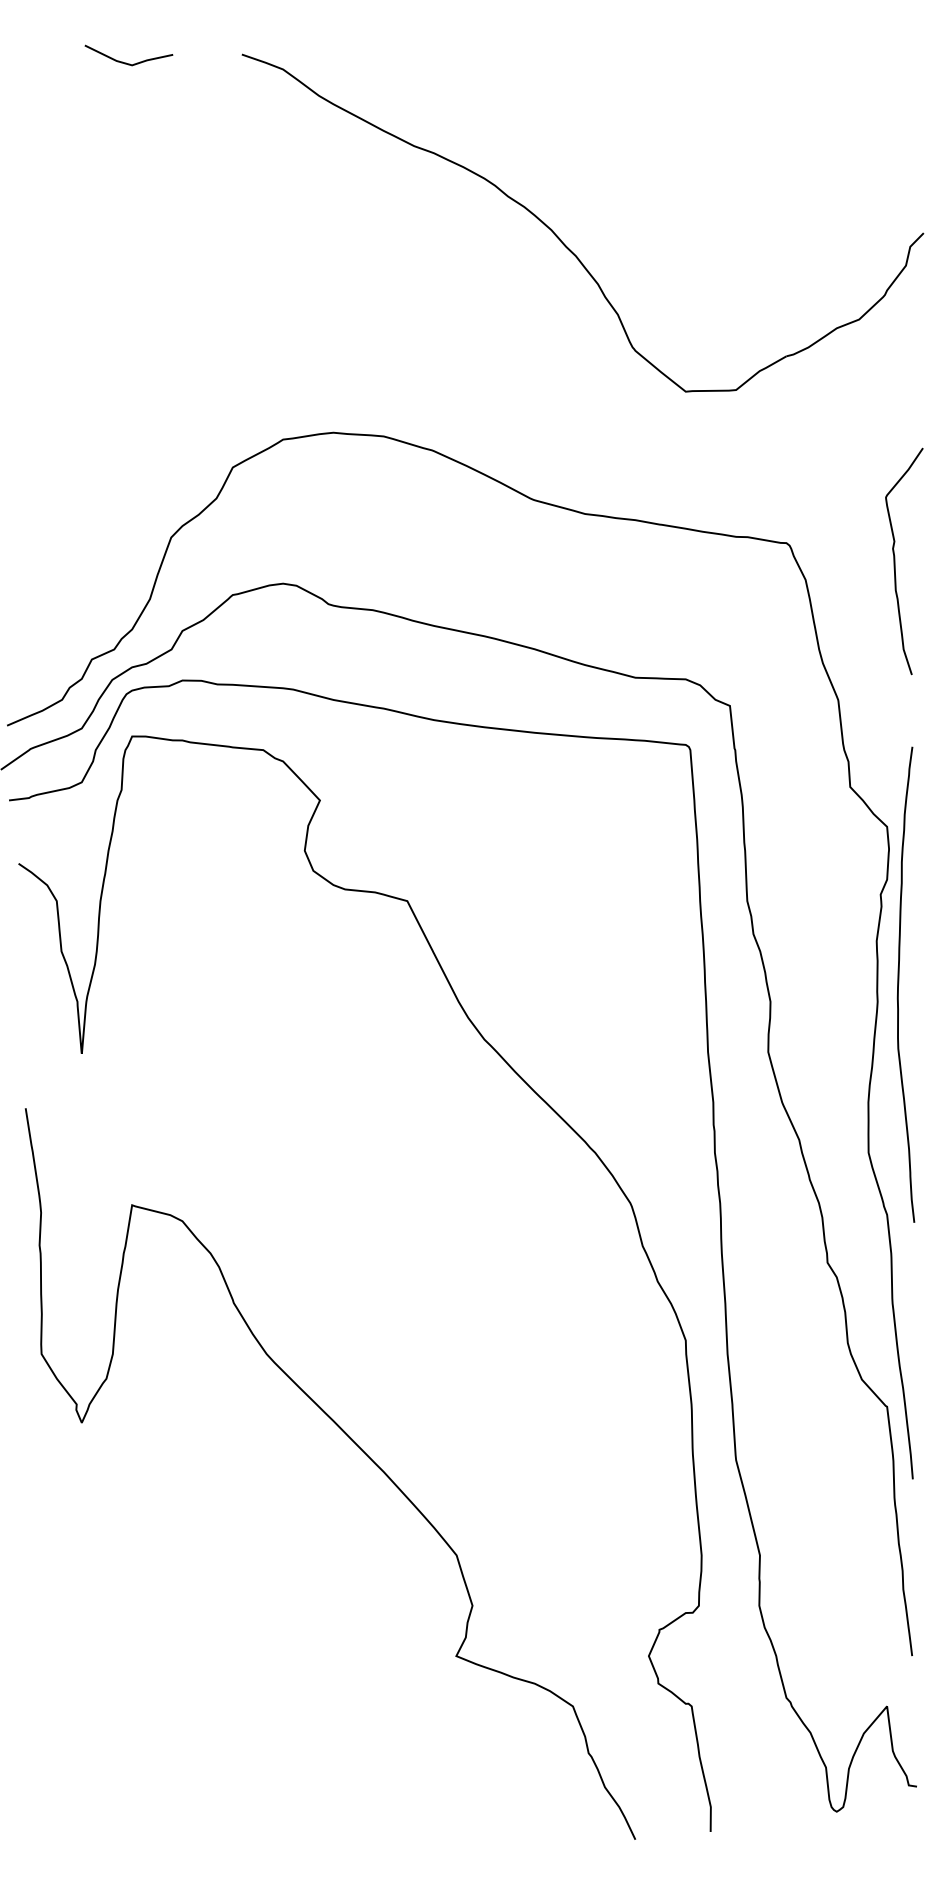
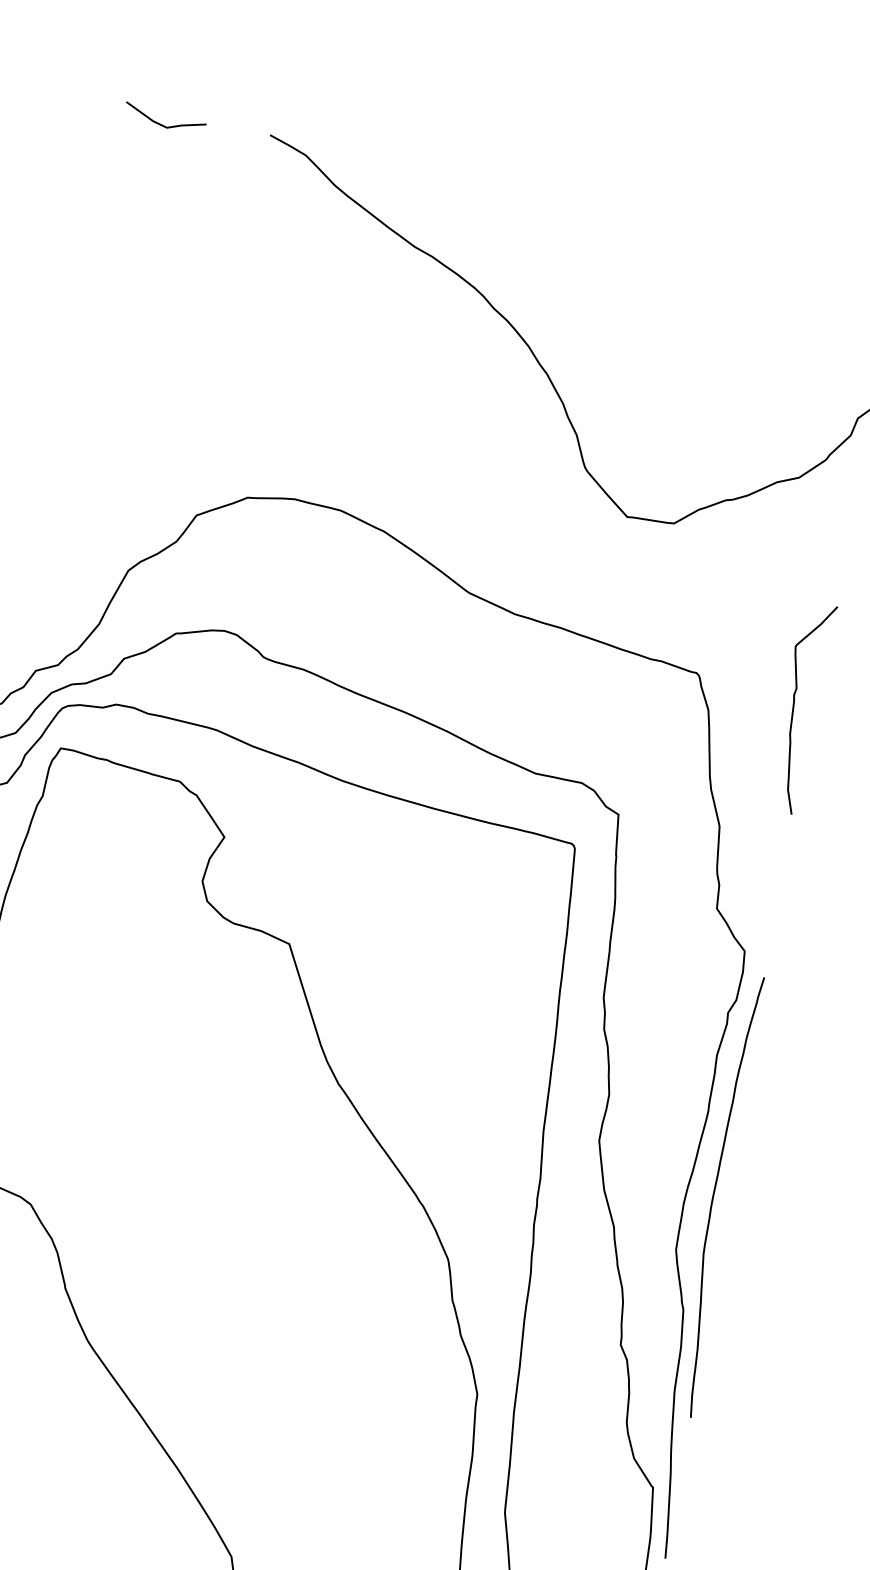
curve: (899, 983) -> (714, 1194), moved

